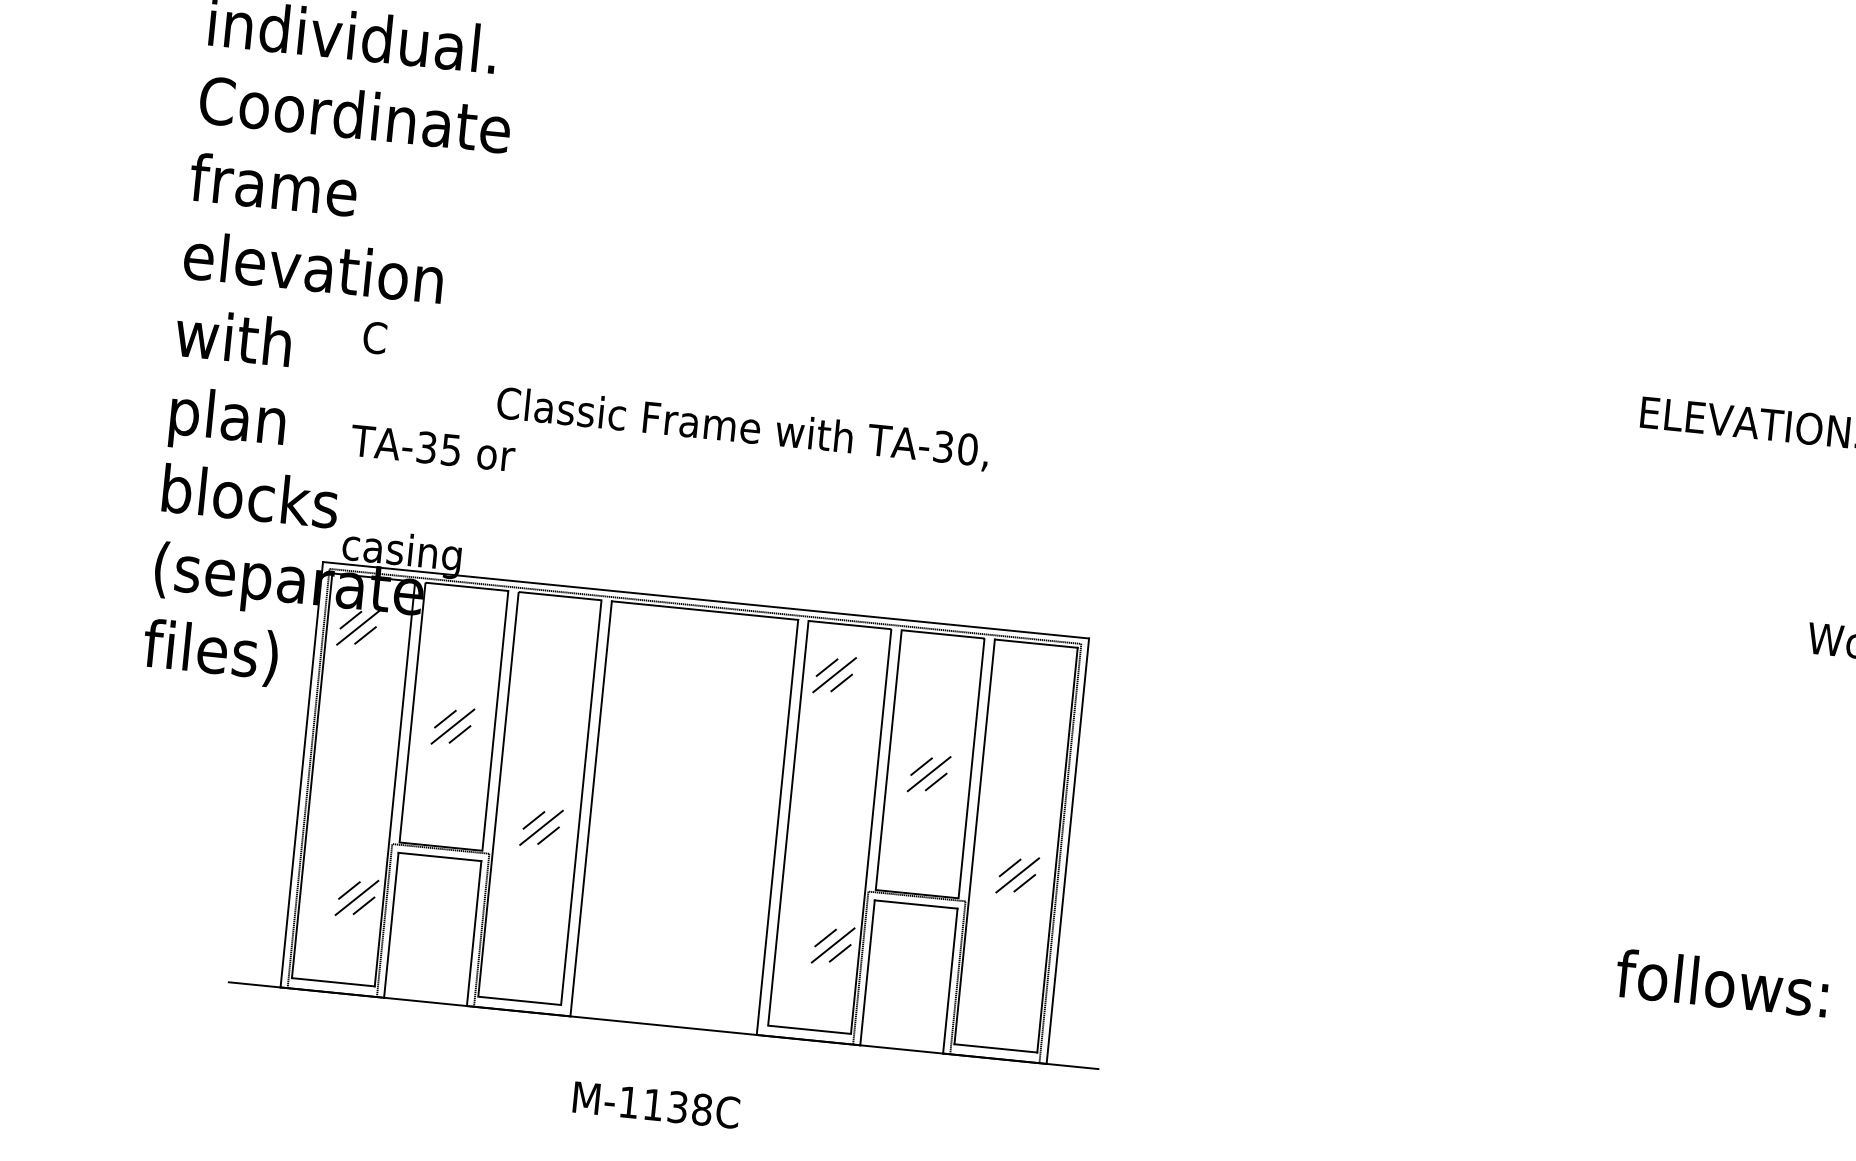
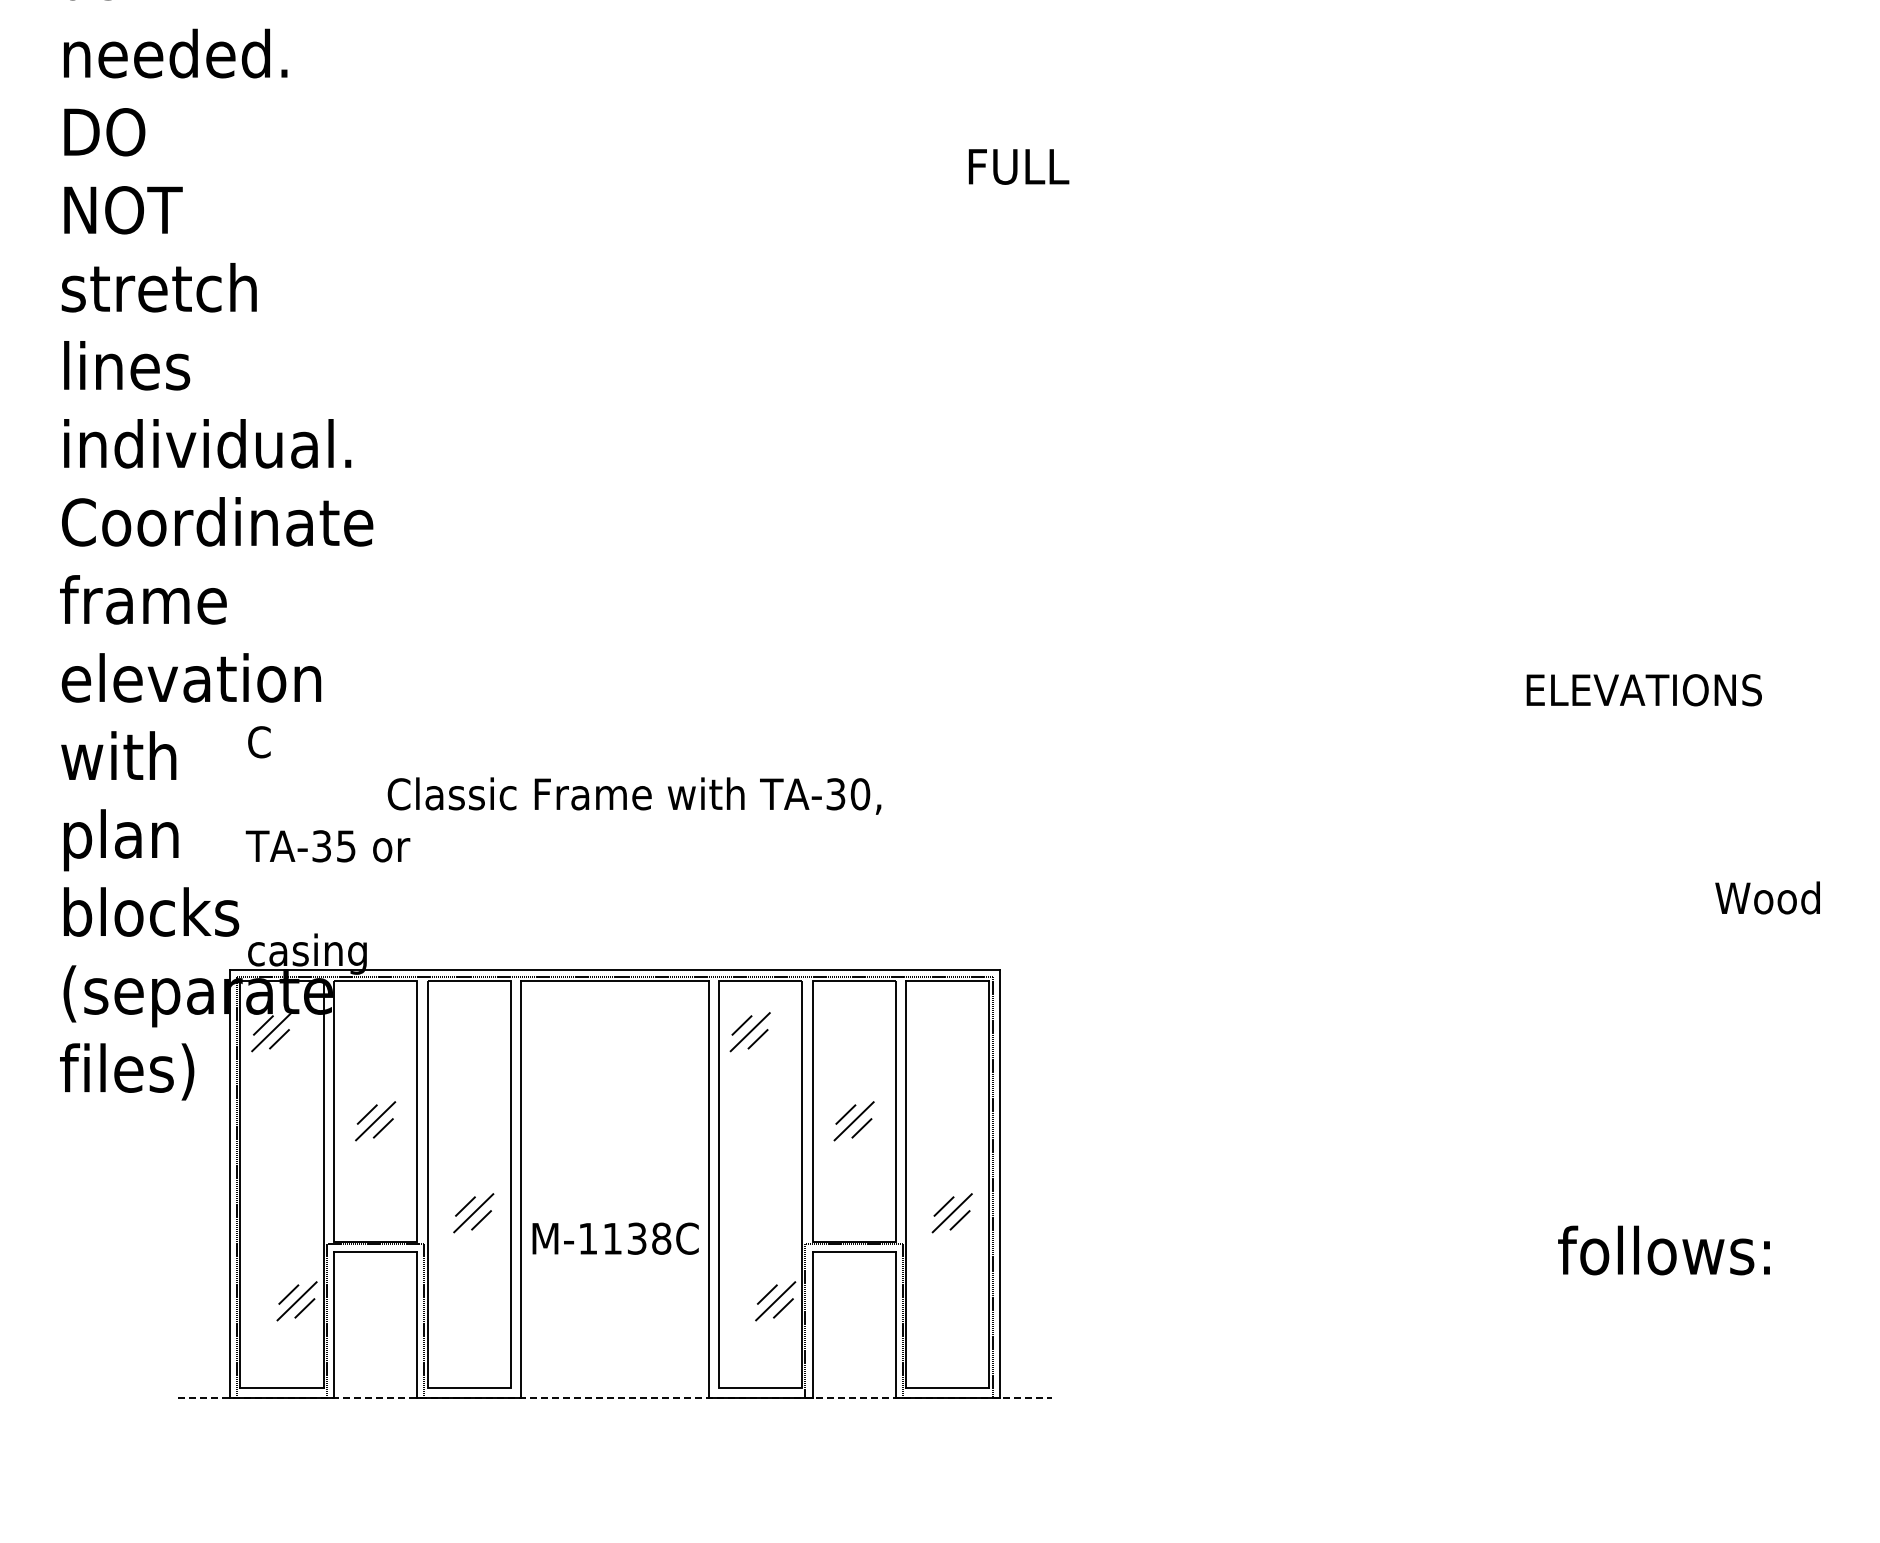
line: (663, 1025) -> (614, 1397), solid -> dashed
text: (656, 1104) -> (615, 1238), moved

